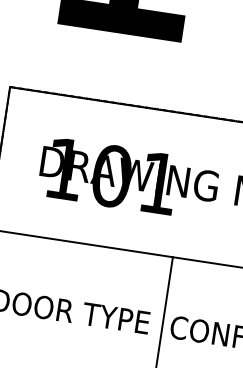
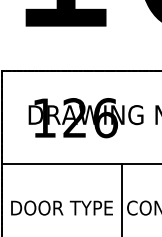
text: (135, 180) -> (90, 118), 101 -> 126

